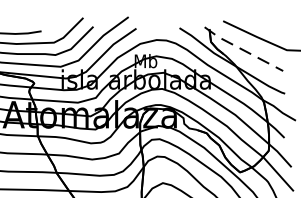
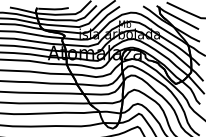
line: (243, 50) -> (177, 18), dashed -> solid

